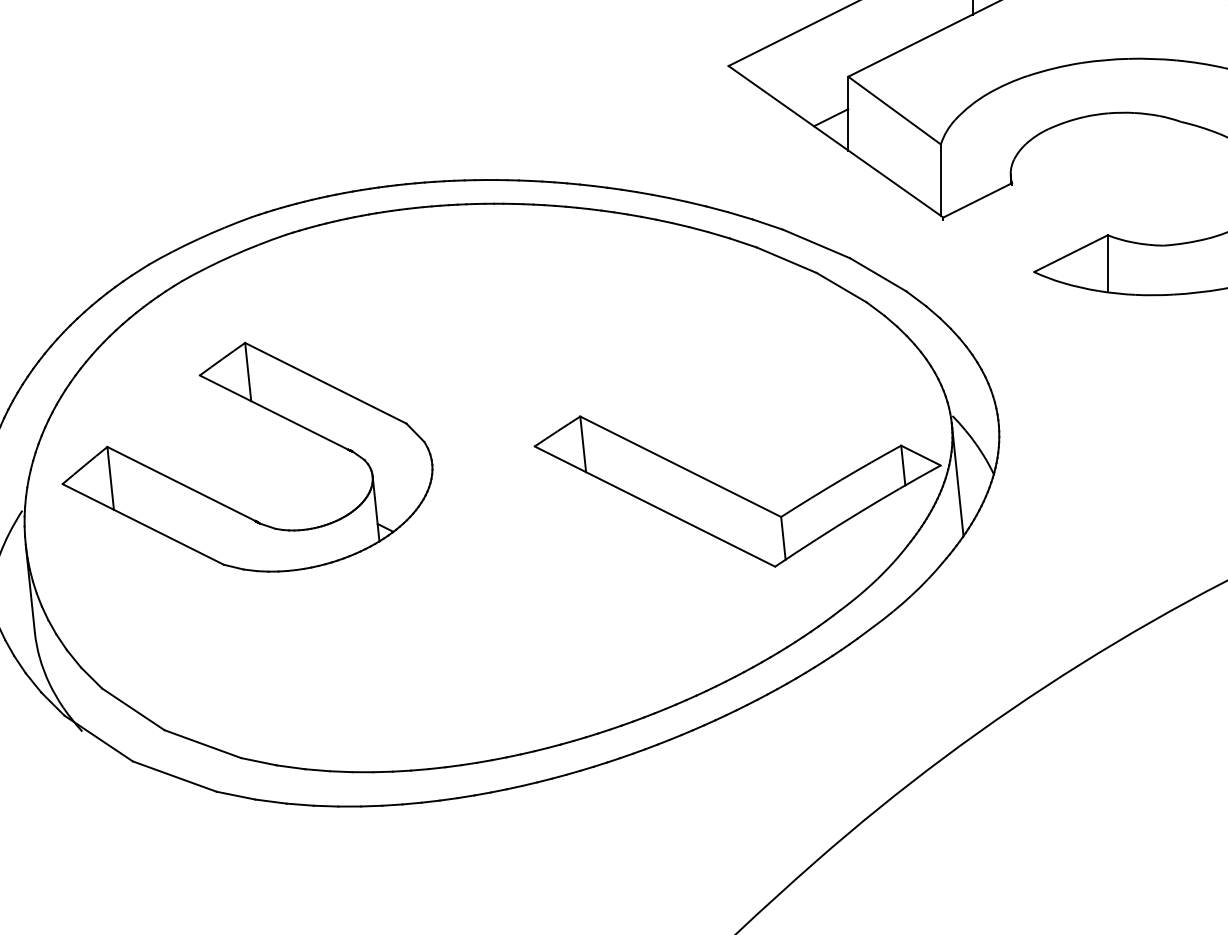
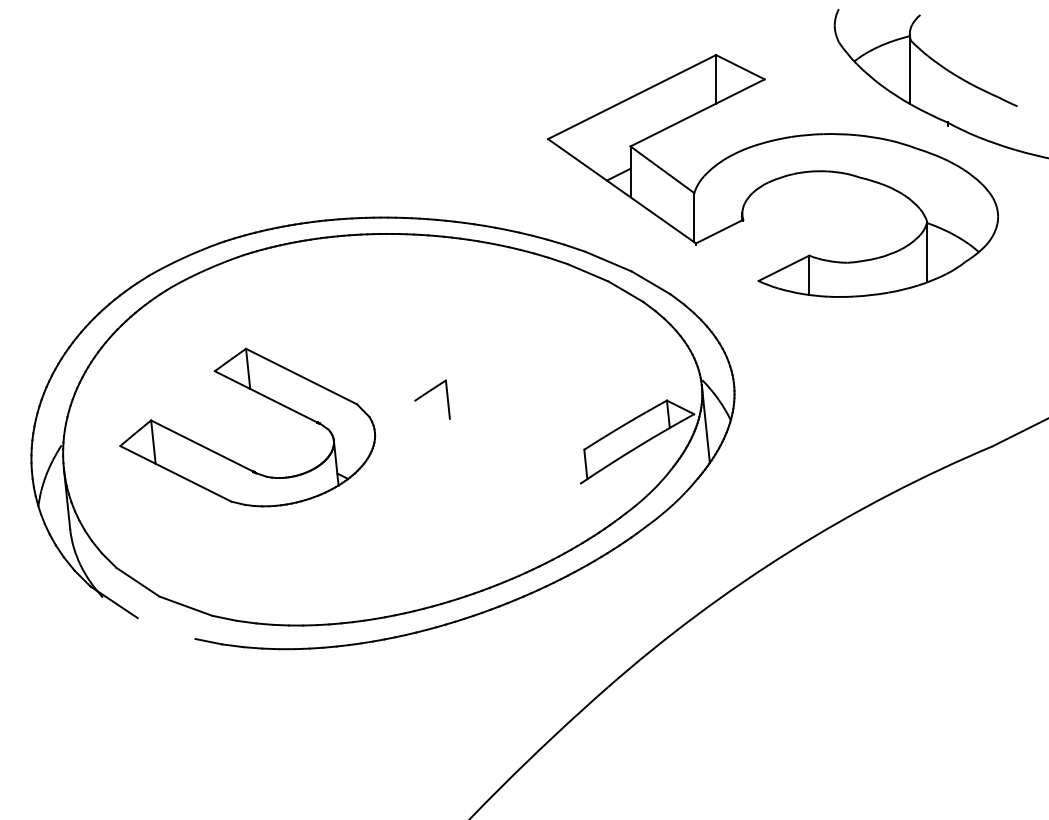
part: (269, 412) -> (262, 396), moved
line: (679, 465) -> (514, 414), removed
line: (655, 506) -> (497, 442), removed
line: (174, 776) -> (166, 628), removed

